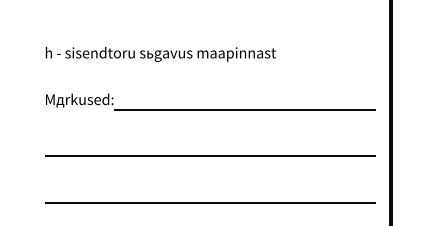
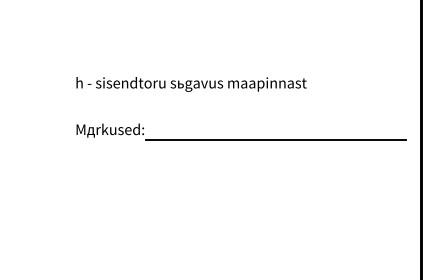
line: (210, 156) -> (241, 186), removed
line: (210, 203) -> (241, 233), removed

